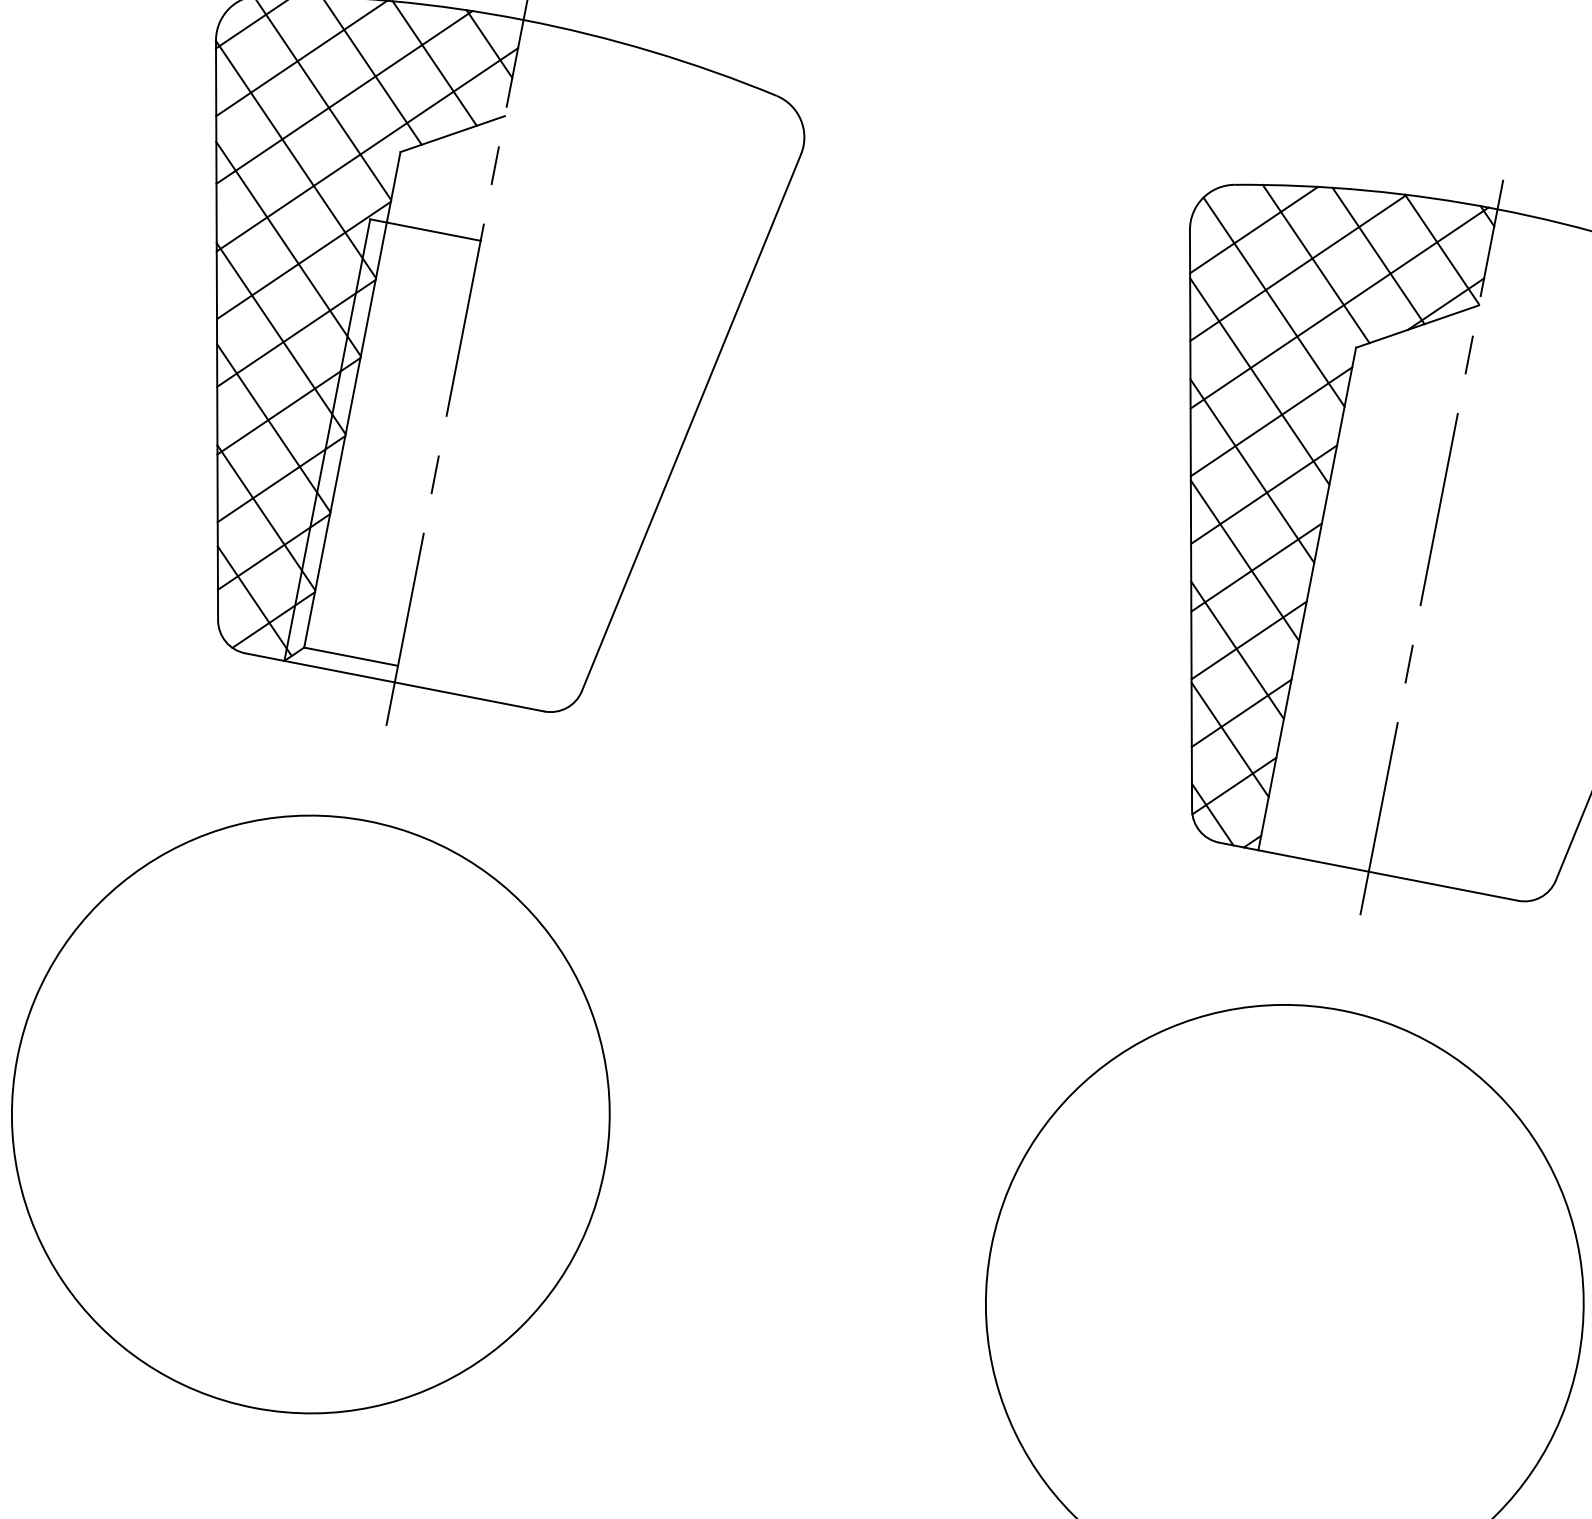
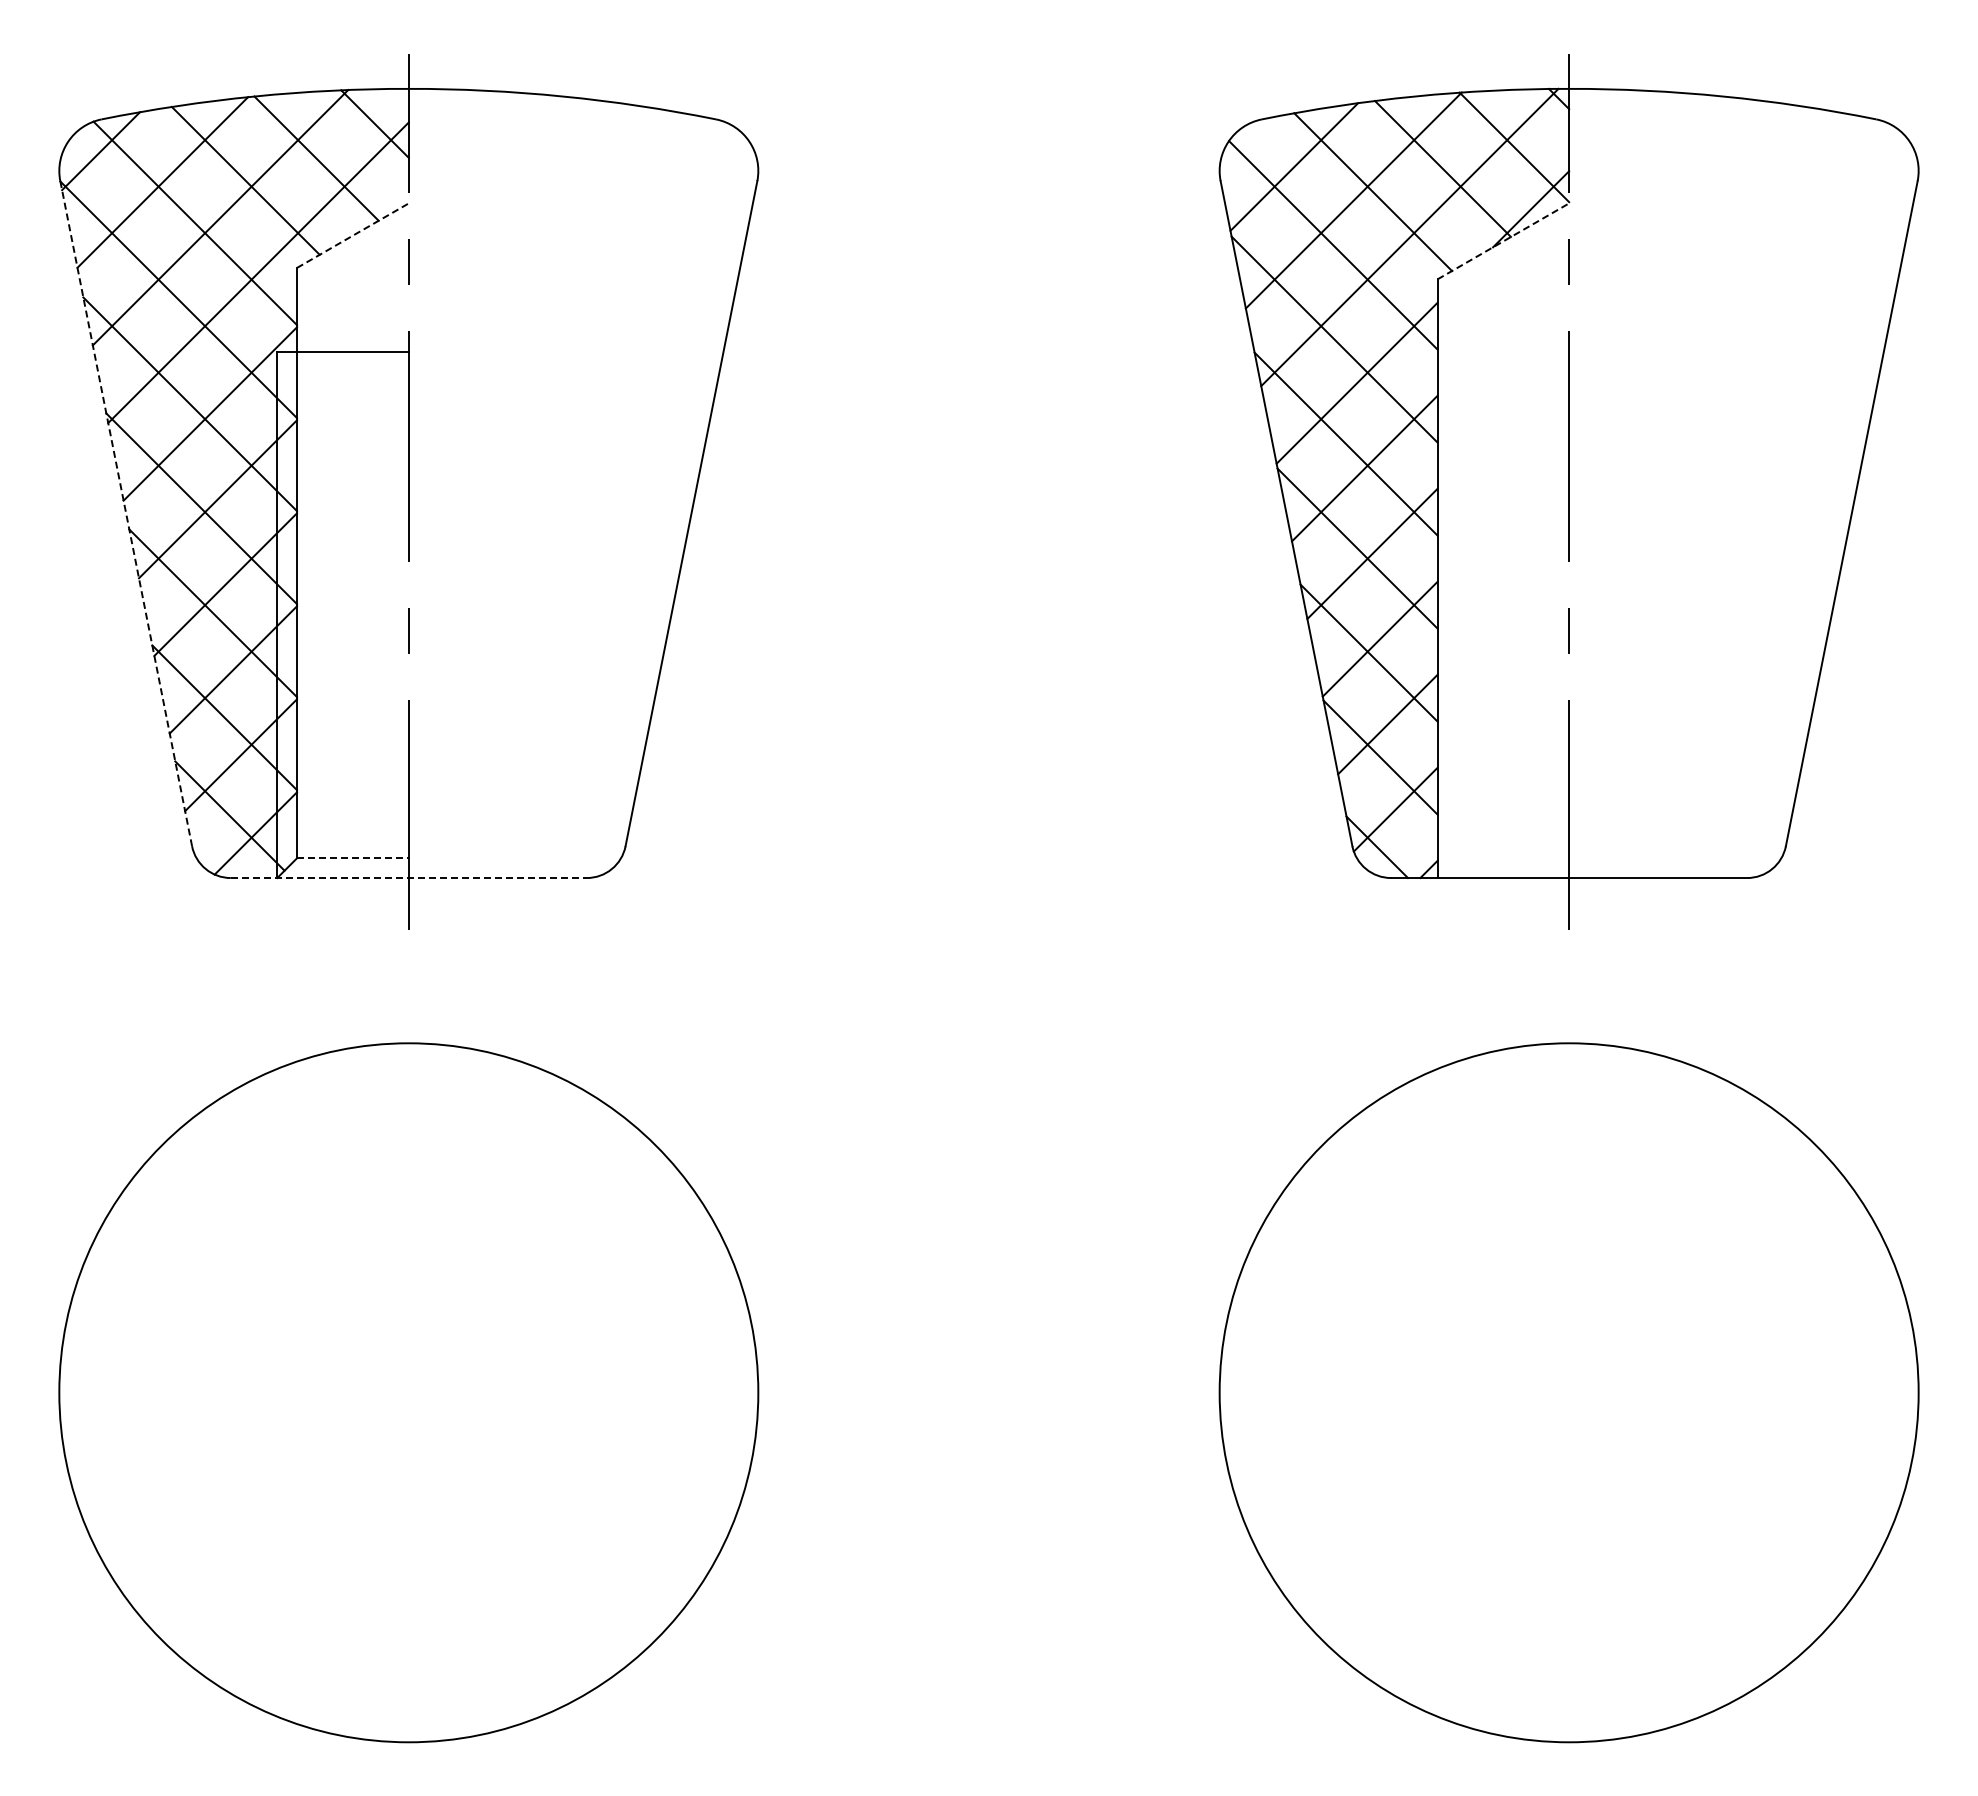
line: (452, 133) -> (352, 235), solid -> dashed
line: (1417, 326) -> (1503, 241), solid -> dashed
line: (217, 330) -> (126, 513), solid -> dashed
line: (350, 656) -> (352, 858), solid -> dashed
line: (395, 682) -> (409, 878), solid -> dashed

